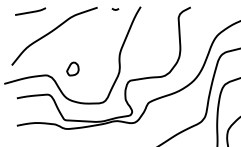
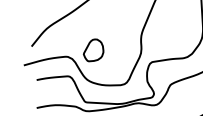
part: (72, 68) -> (93, 49), size x1.67

